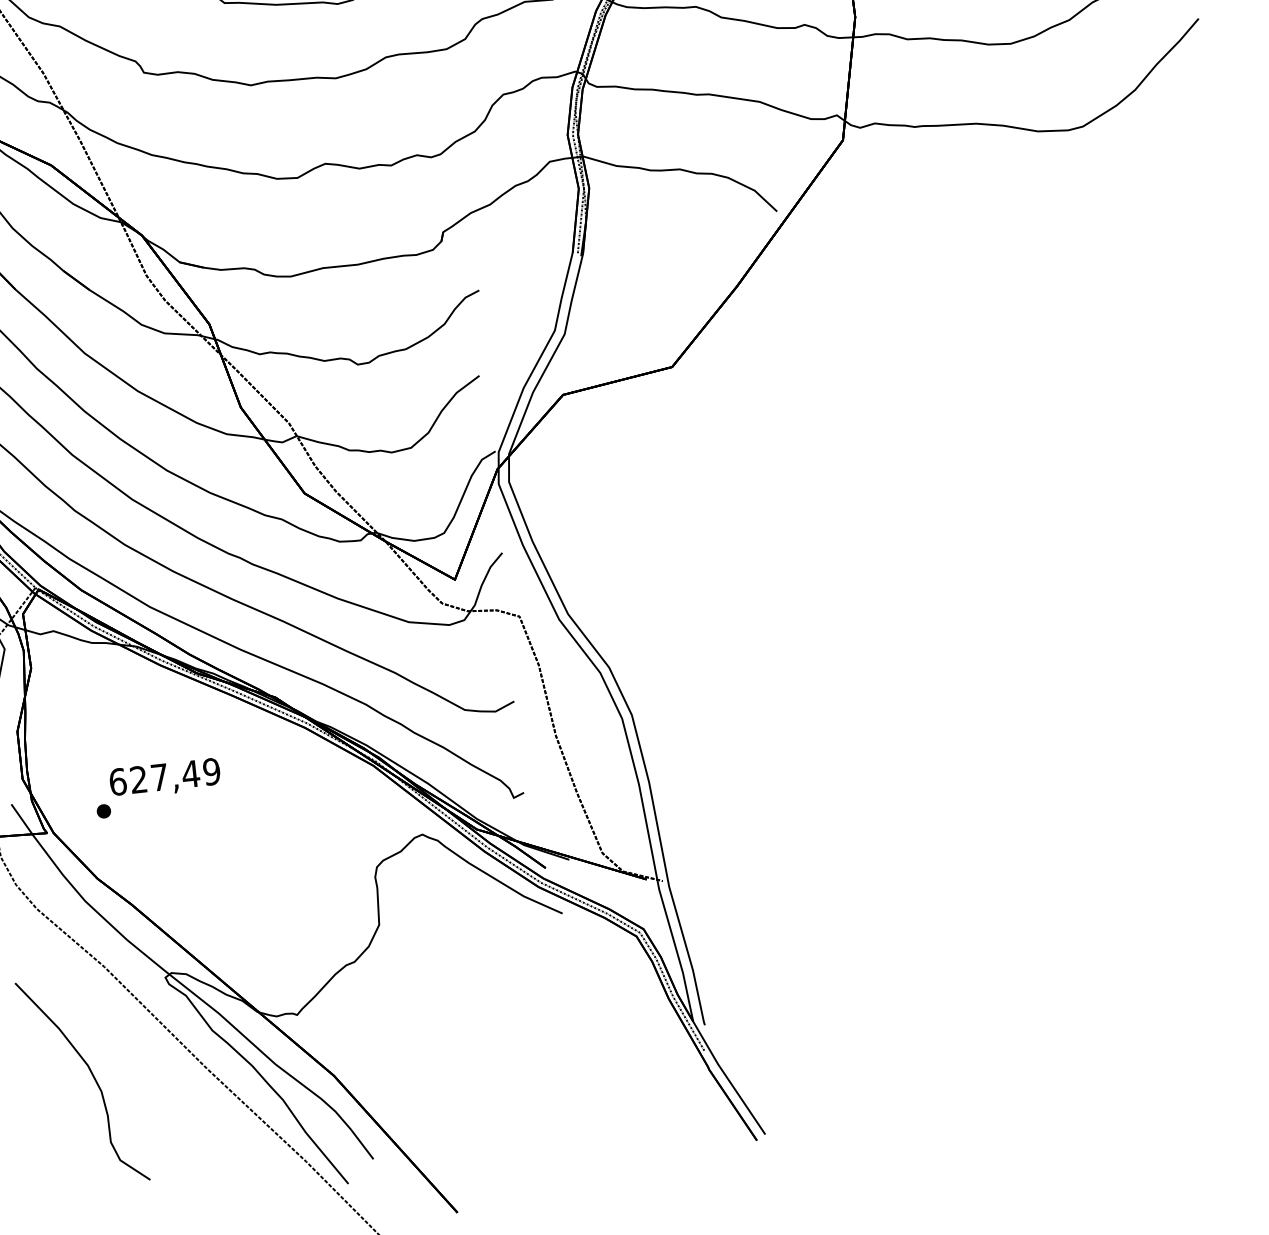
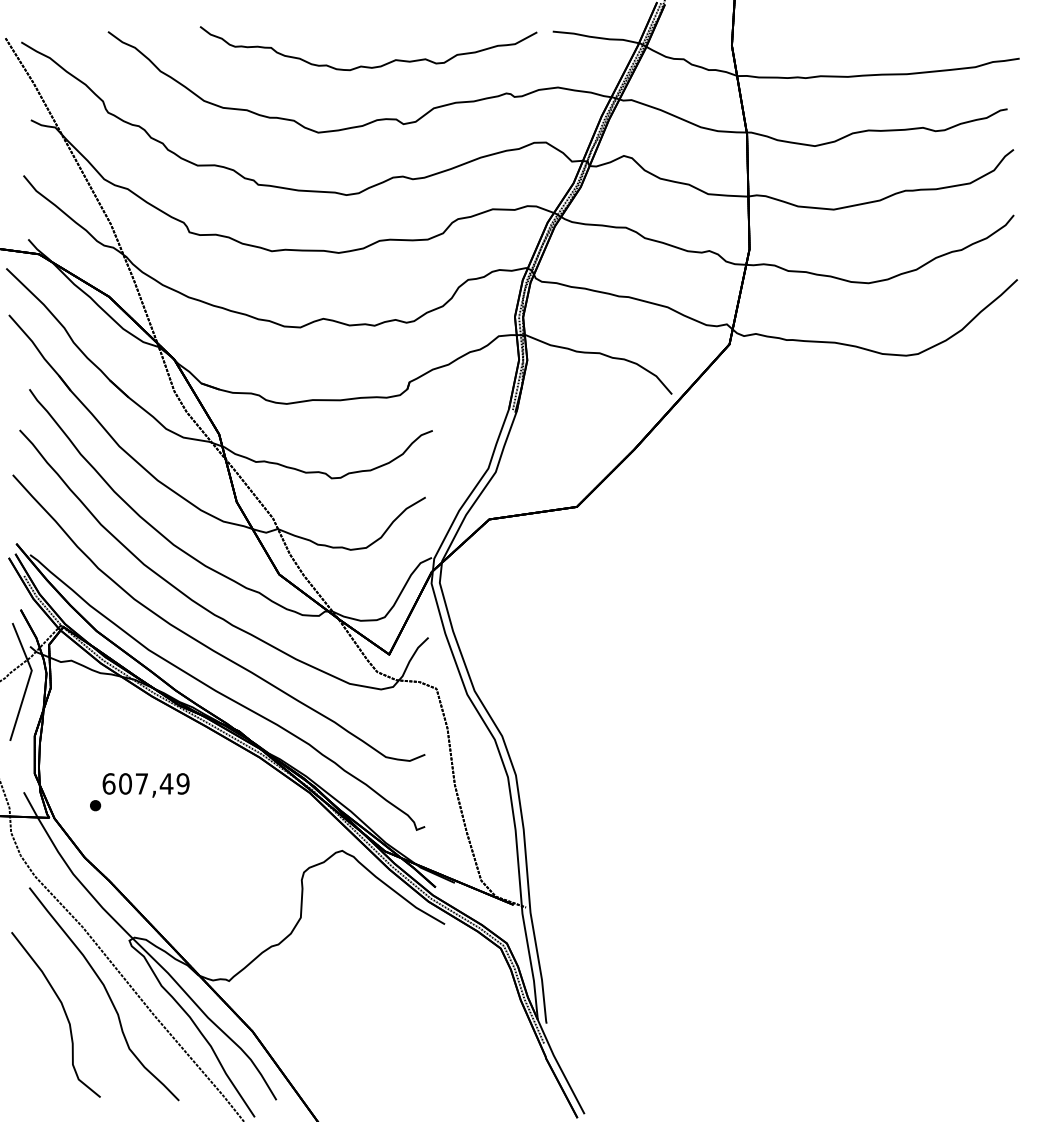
text: (138, 779) -> (125, 783), 627,49 -> 607,49
curve: (143, 1047) -> (106, 993), added

